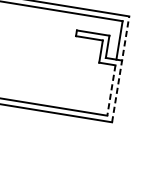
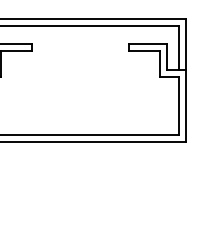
line: (120, 68) -> (185, 79), dashed -> solid
line: (111, 90) -> (179, 106), dashed -> solid

